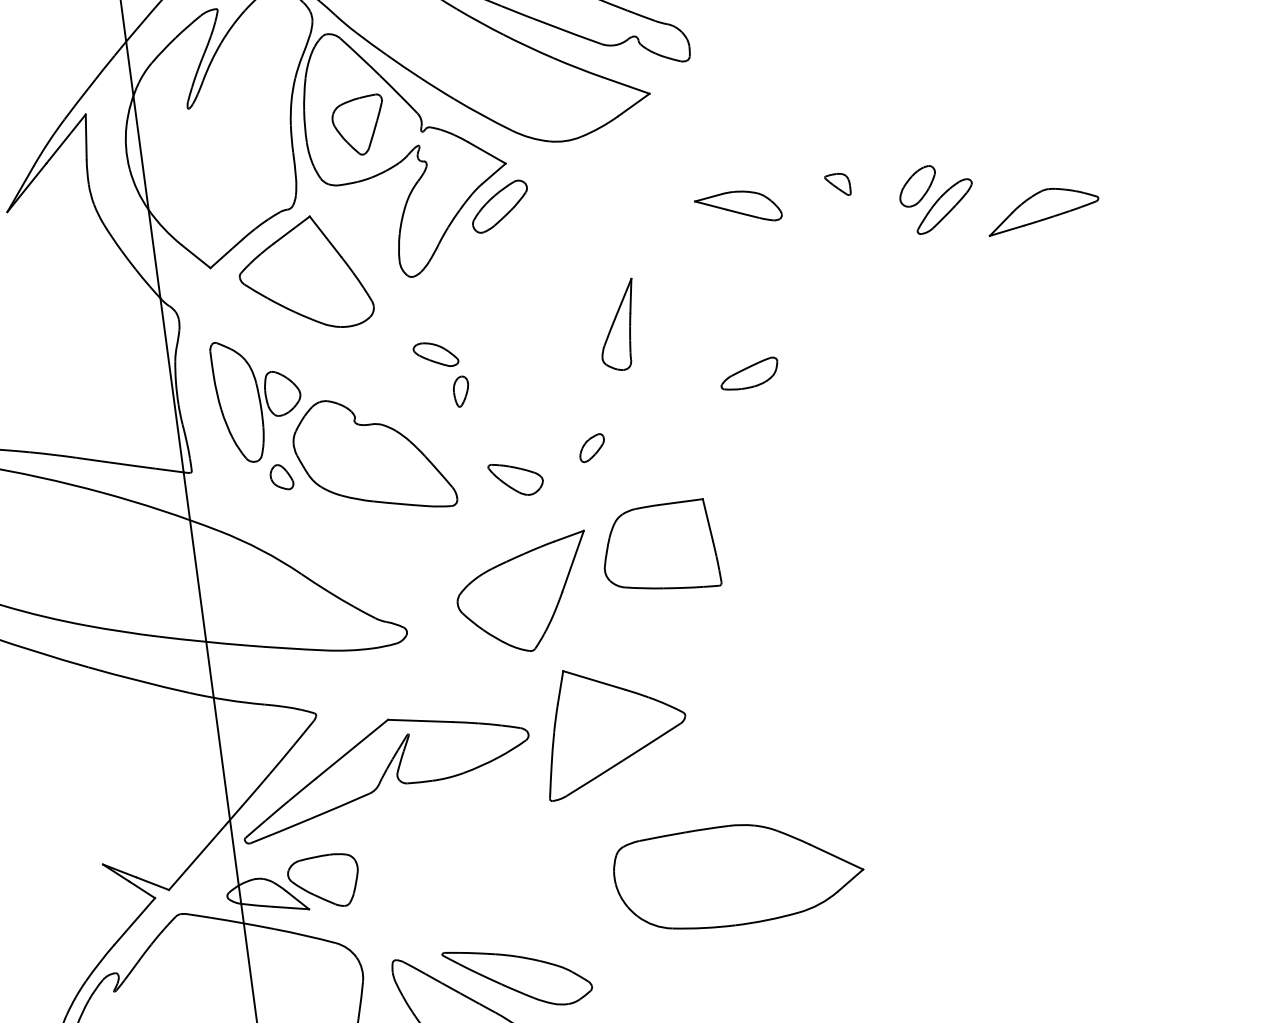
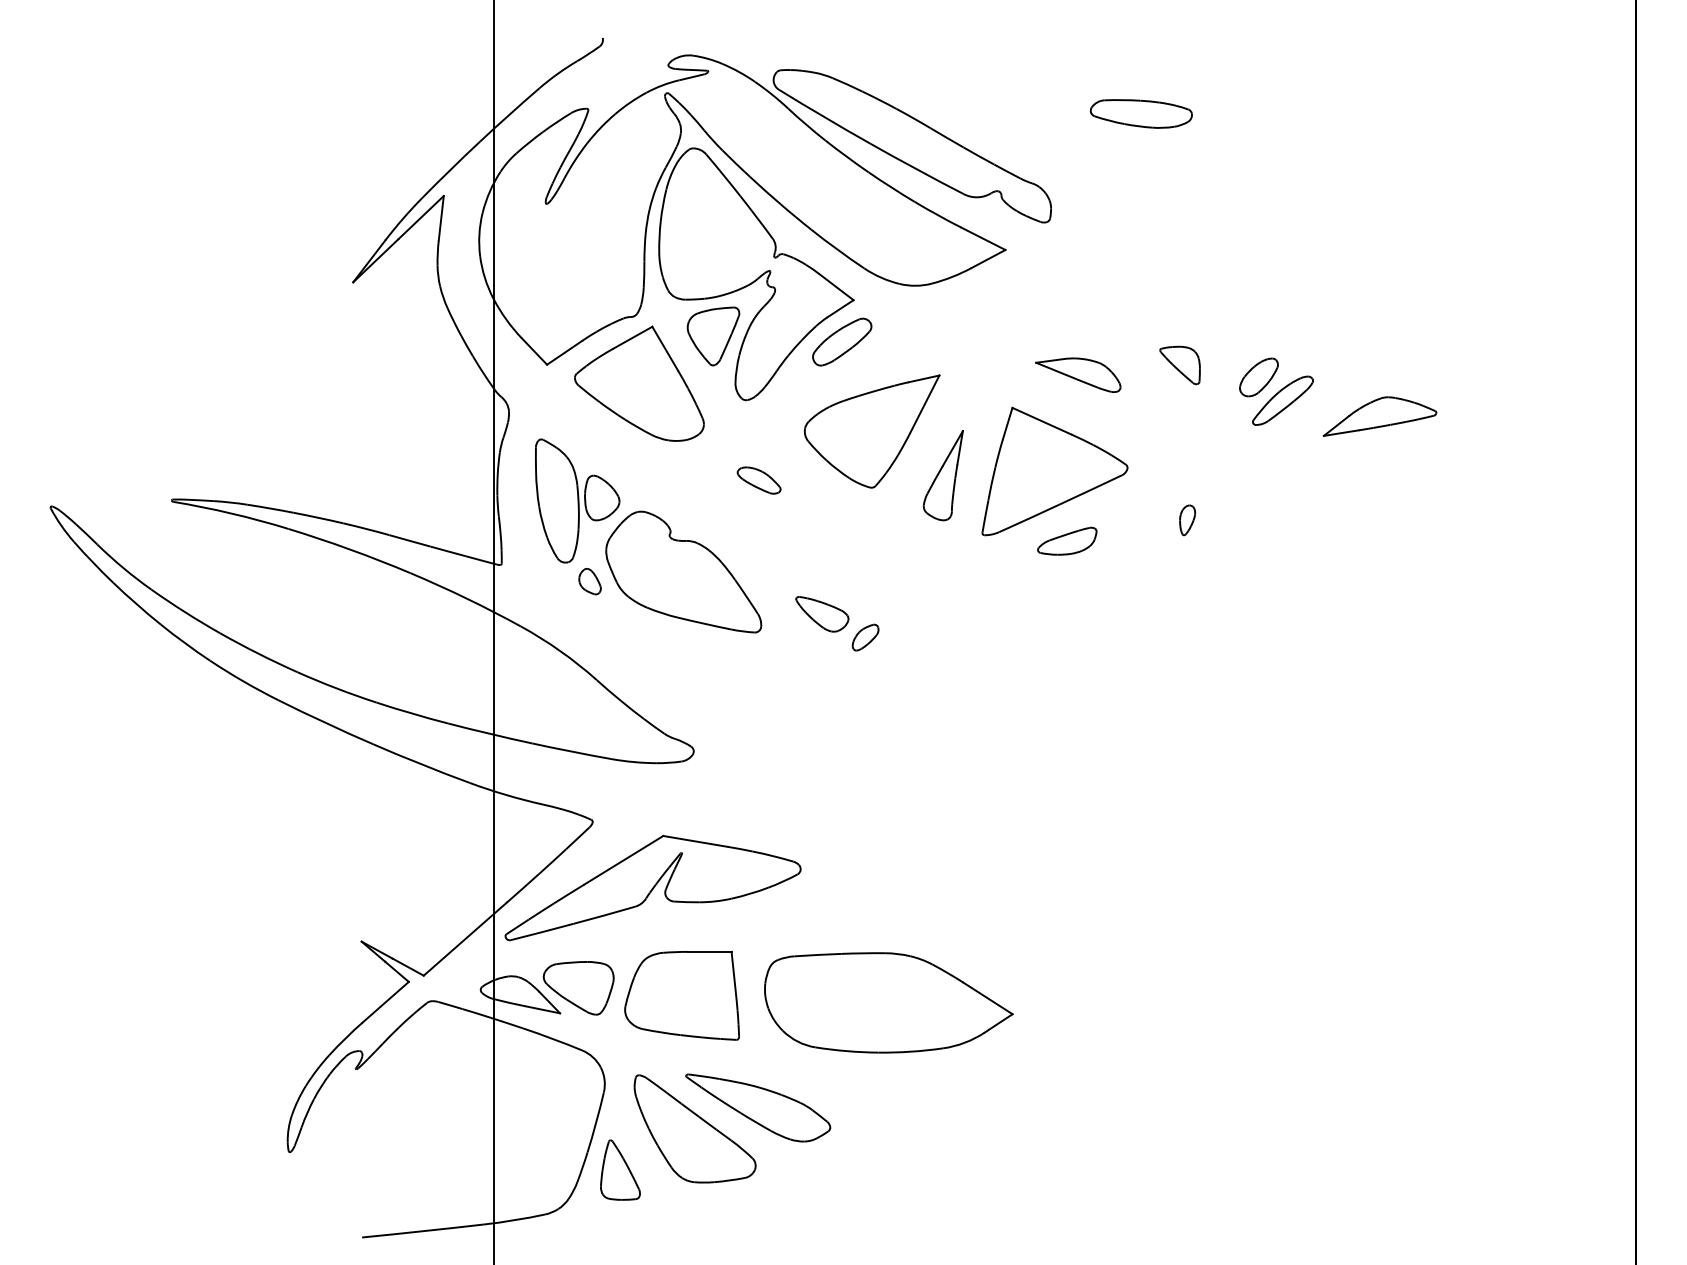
part: (359, 125) -> (713, 336), moved
part: (837, 185) -> (1179, 365), size x1.67
part: (461, 391) -> (1187, 520), moved
part: (592, 447) -> (865, 637), moved
part: (658, 549) -> (681, 995), moved
part: (523, 595) -> (871, 431), moved
part: (613, 728) -> (1054, 471), moved
part: (738, 874) -> (888, 1002), moved

